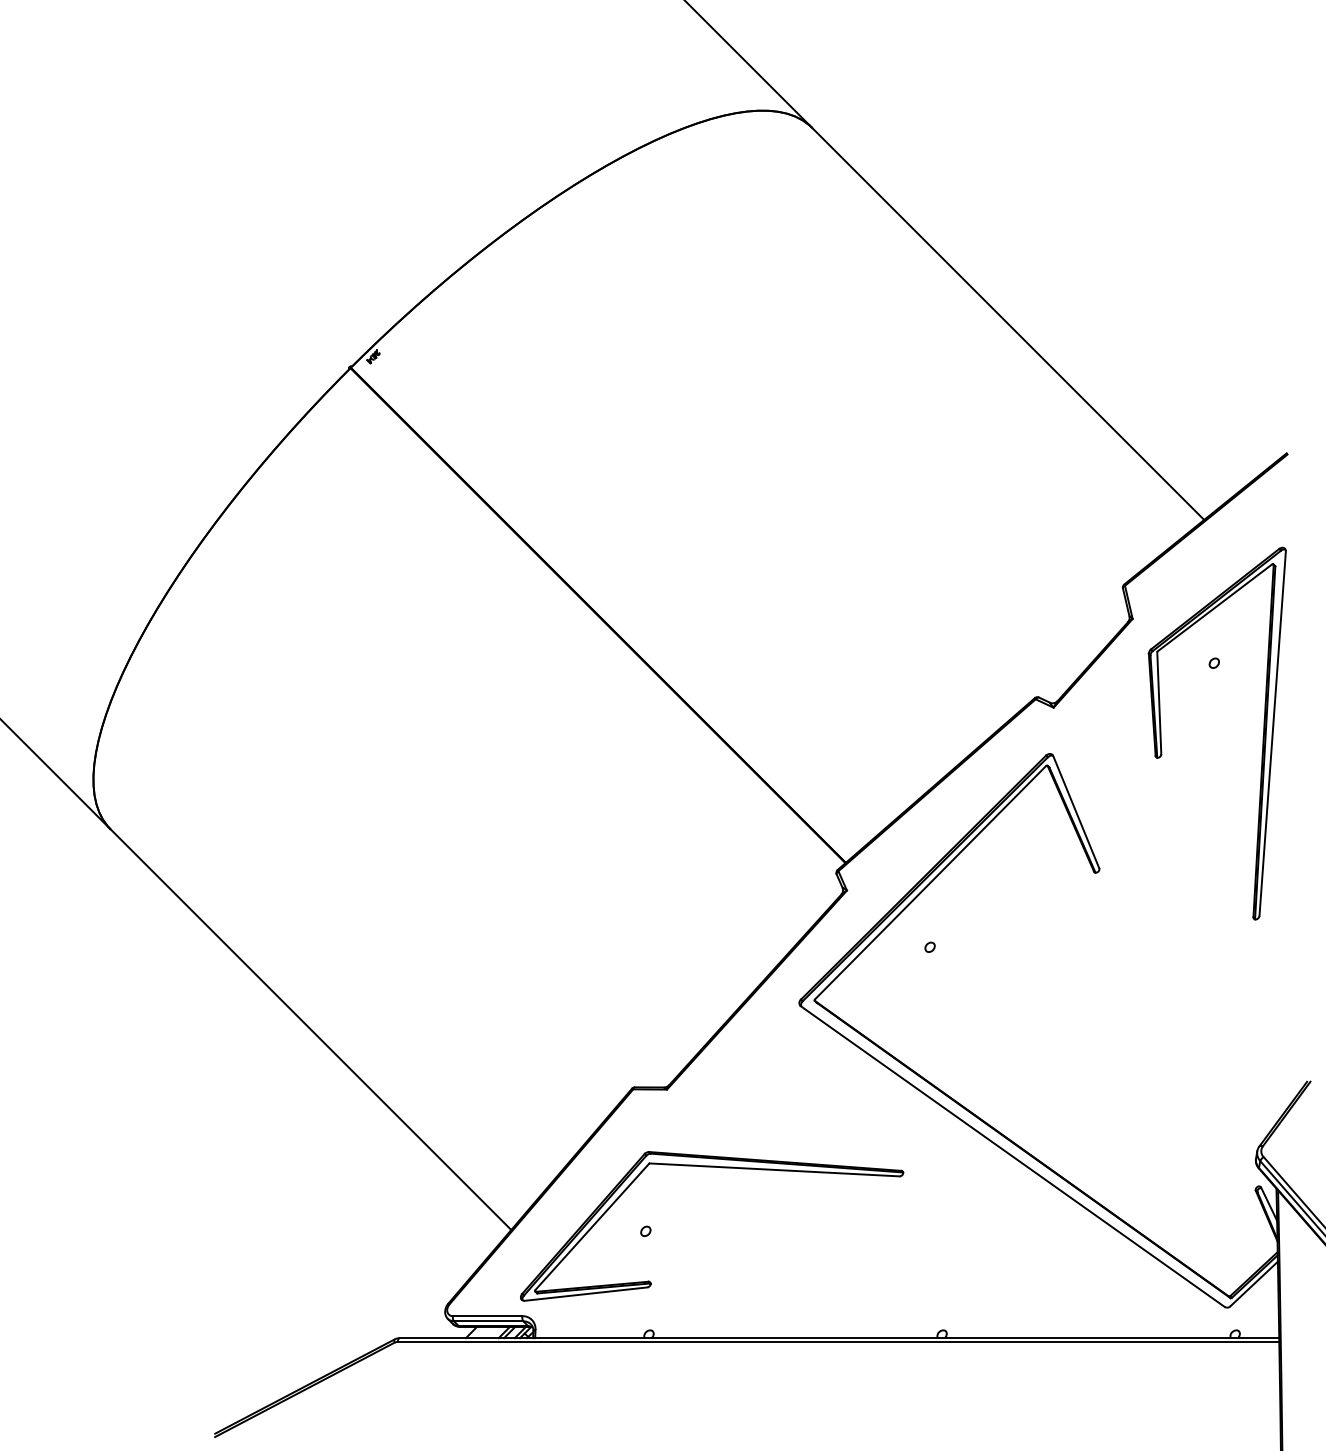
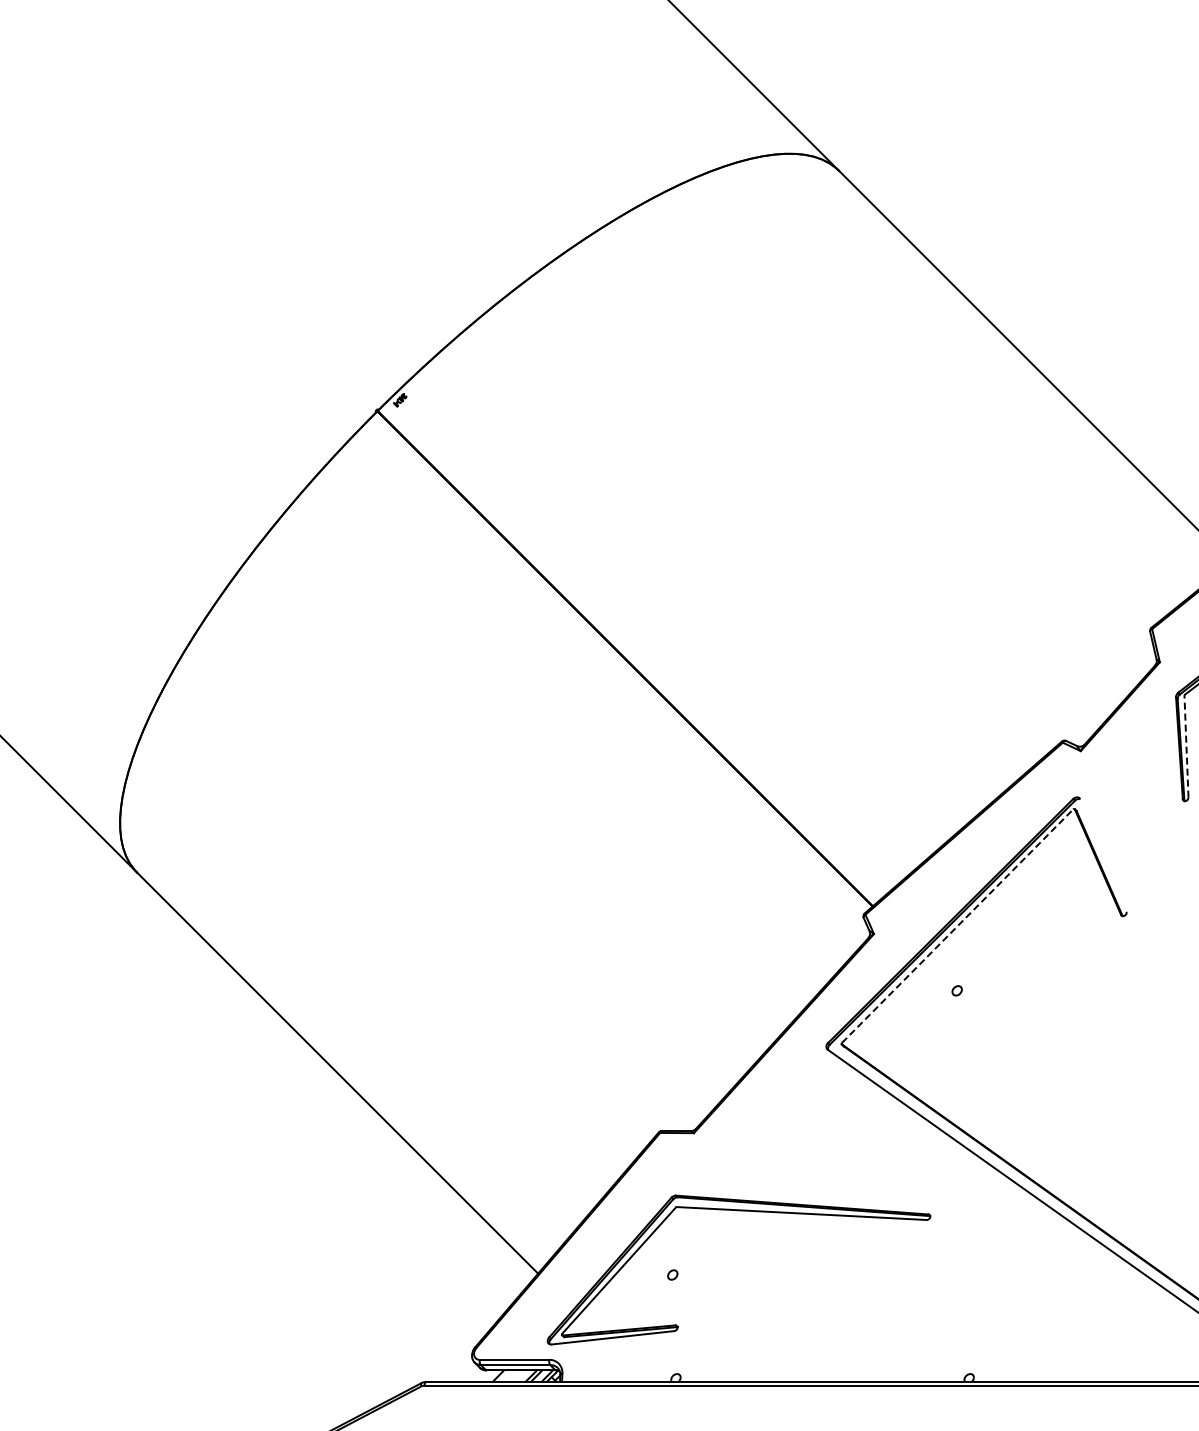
line: (1159, 703) -> (1186, 746), solid -> dashed
line: (1076, 811) -> (1103, 854), removed
line: (930, 882) -> (957, 925), solid -> dashed

